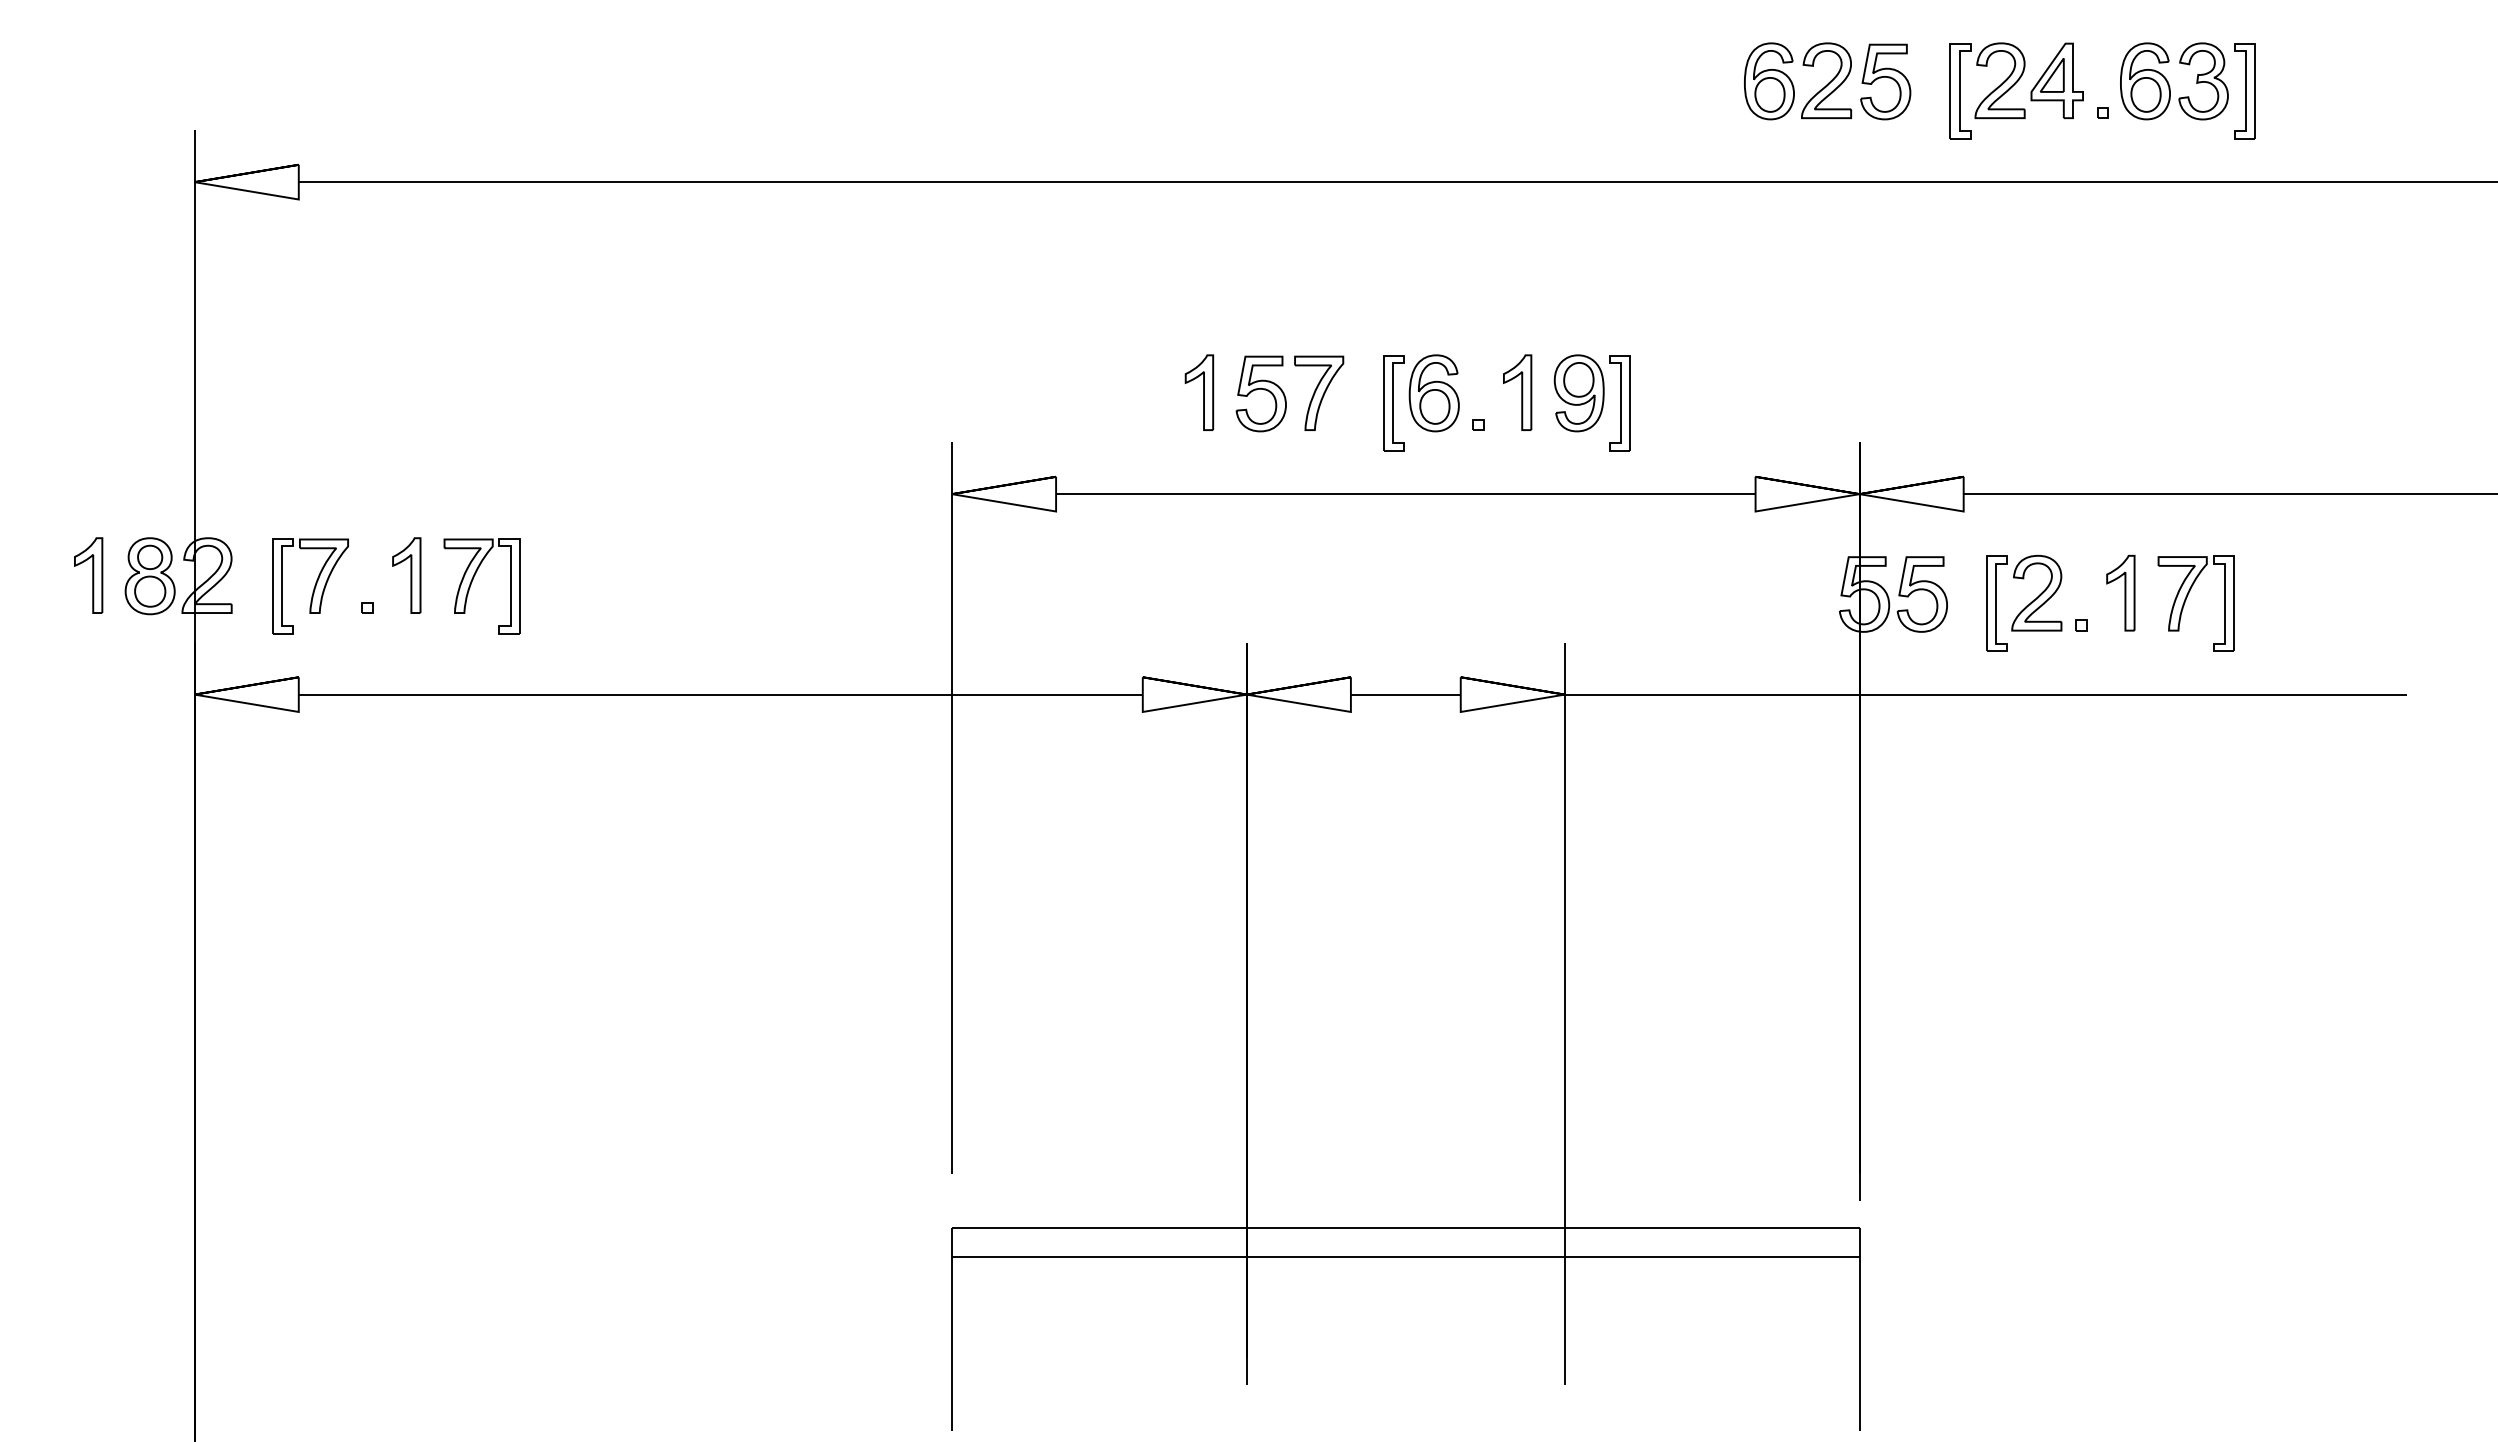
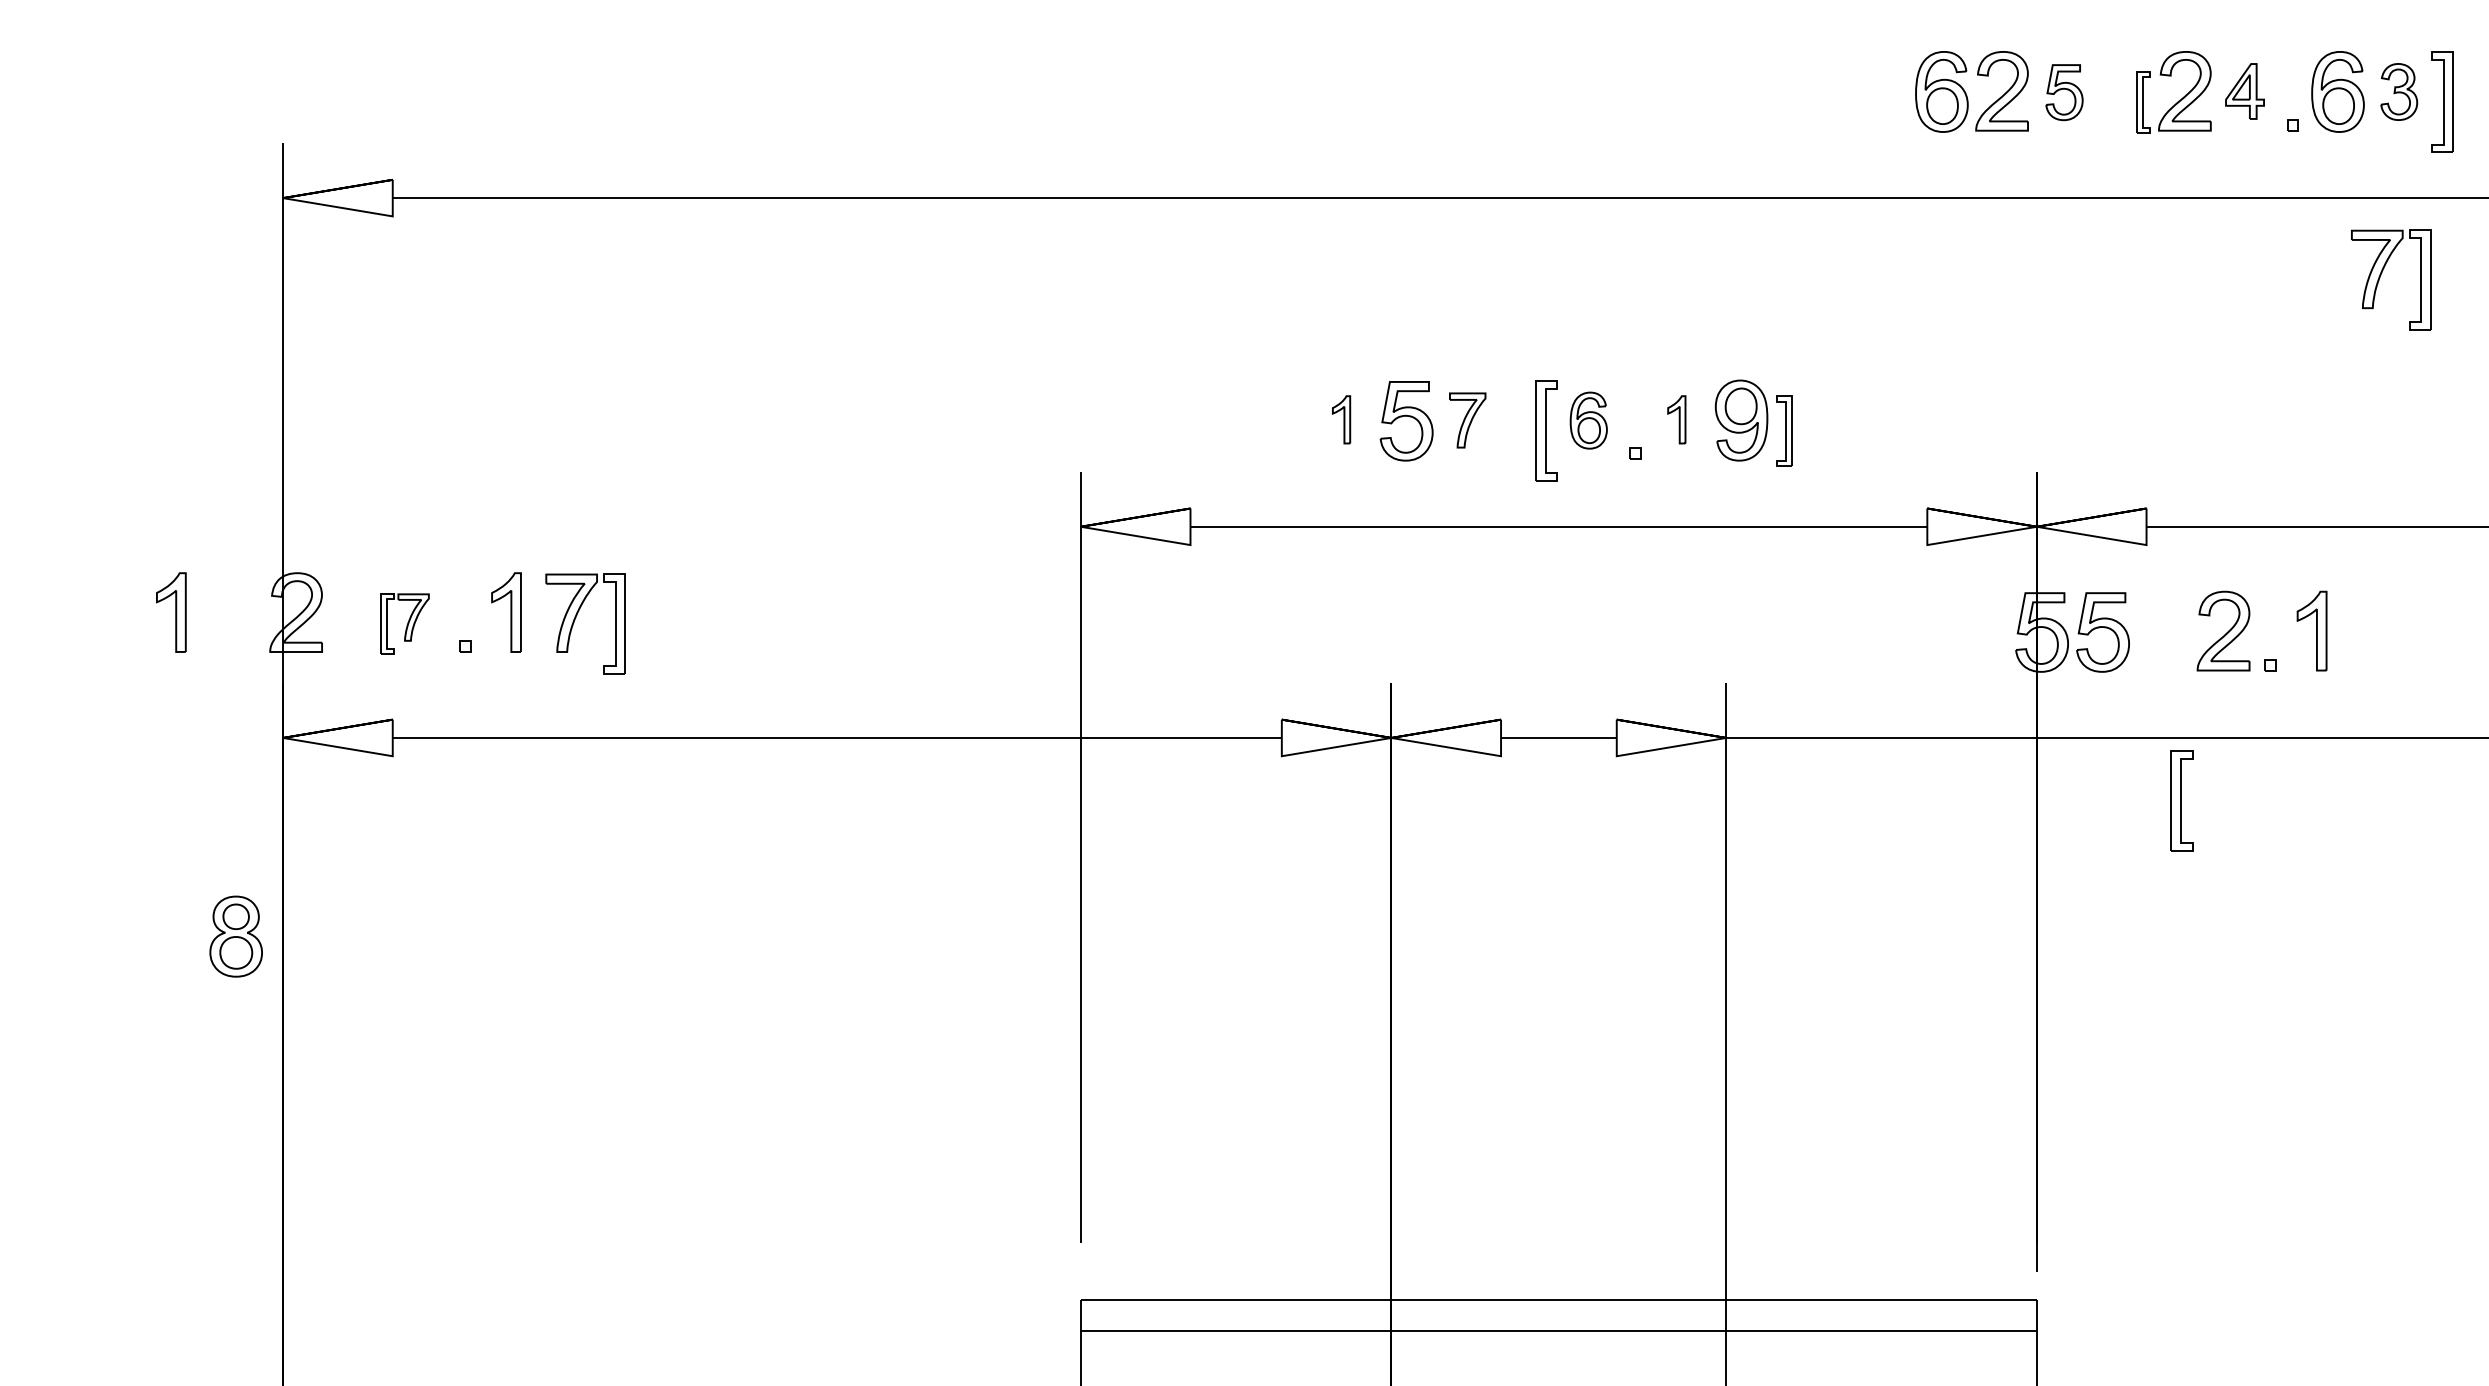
part: (2056, 80) -> (2244, 91), size x0.7
part: (1885, 81) -> (2064, 92), size x0.7
part: (2203, 81) -> (2399, 92), size x0.7
part: (1960, 91) -> (2143, 102), size x0.6
part: (1199, 392) -> (1341, 419), size x0.6
part: (1319, 392) -> (1467, 419), size x0.7
part: (1517, 392) -> (1676, 419), size x0.6
part: (1433, 393) -> (1588, 420), size x0.7
part: (1619, 403) -> (1783, 431), size x0.7
part: (149, 576) -> (235, 936), moved
part: (310, 586) -> (405, 624), size x0.6
part: (2186, 600) -> (2381, 276), moved
part: (1996, 603) -> (2181, 801), moved

